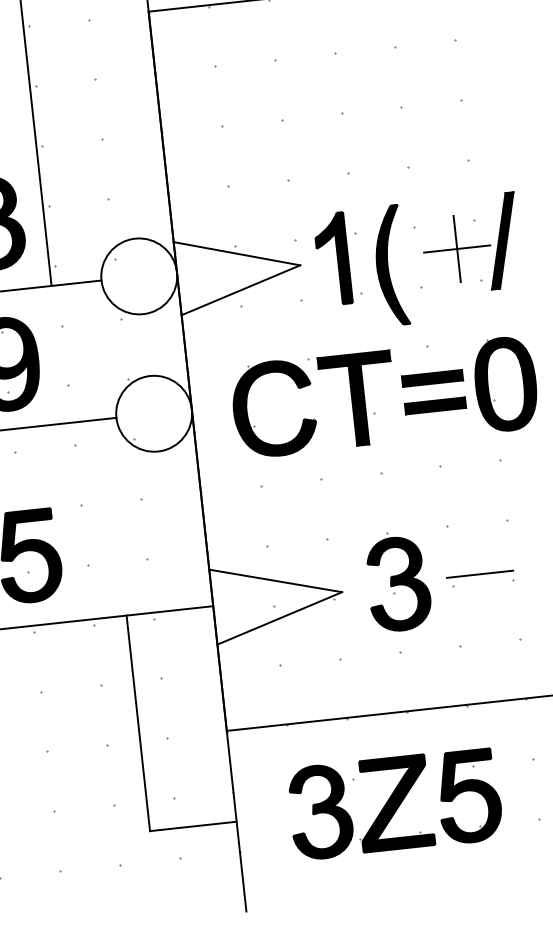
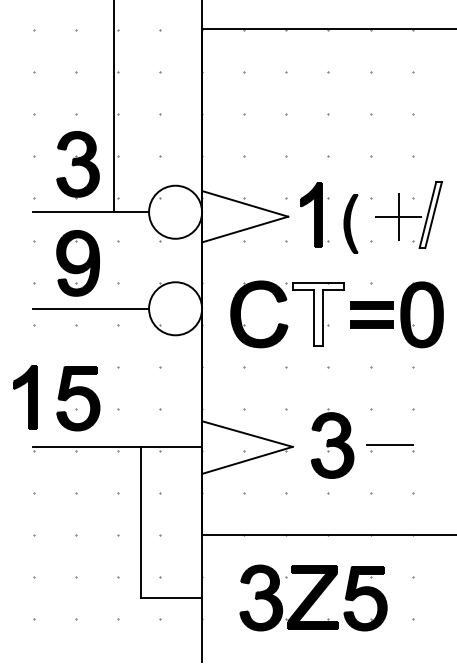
fill: (502, 241) -> (430, 215), removed
part: (389, 265) -> (350, 223), size x0.7
fill: (358, 399) -> (318, 314), removed

